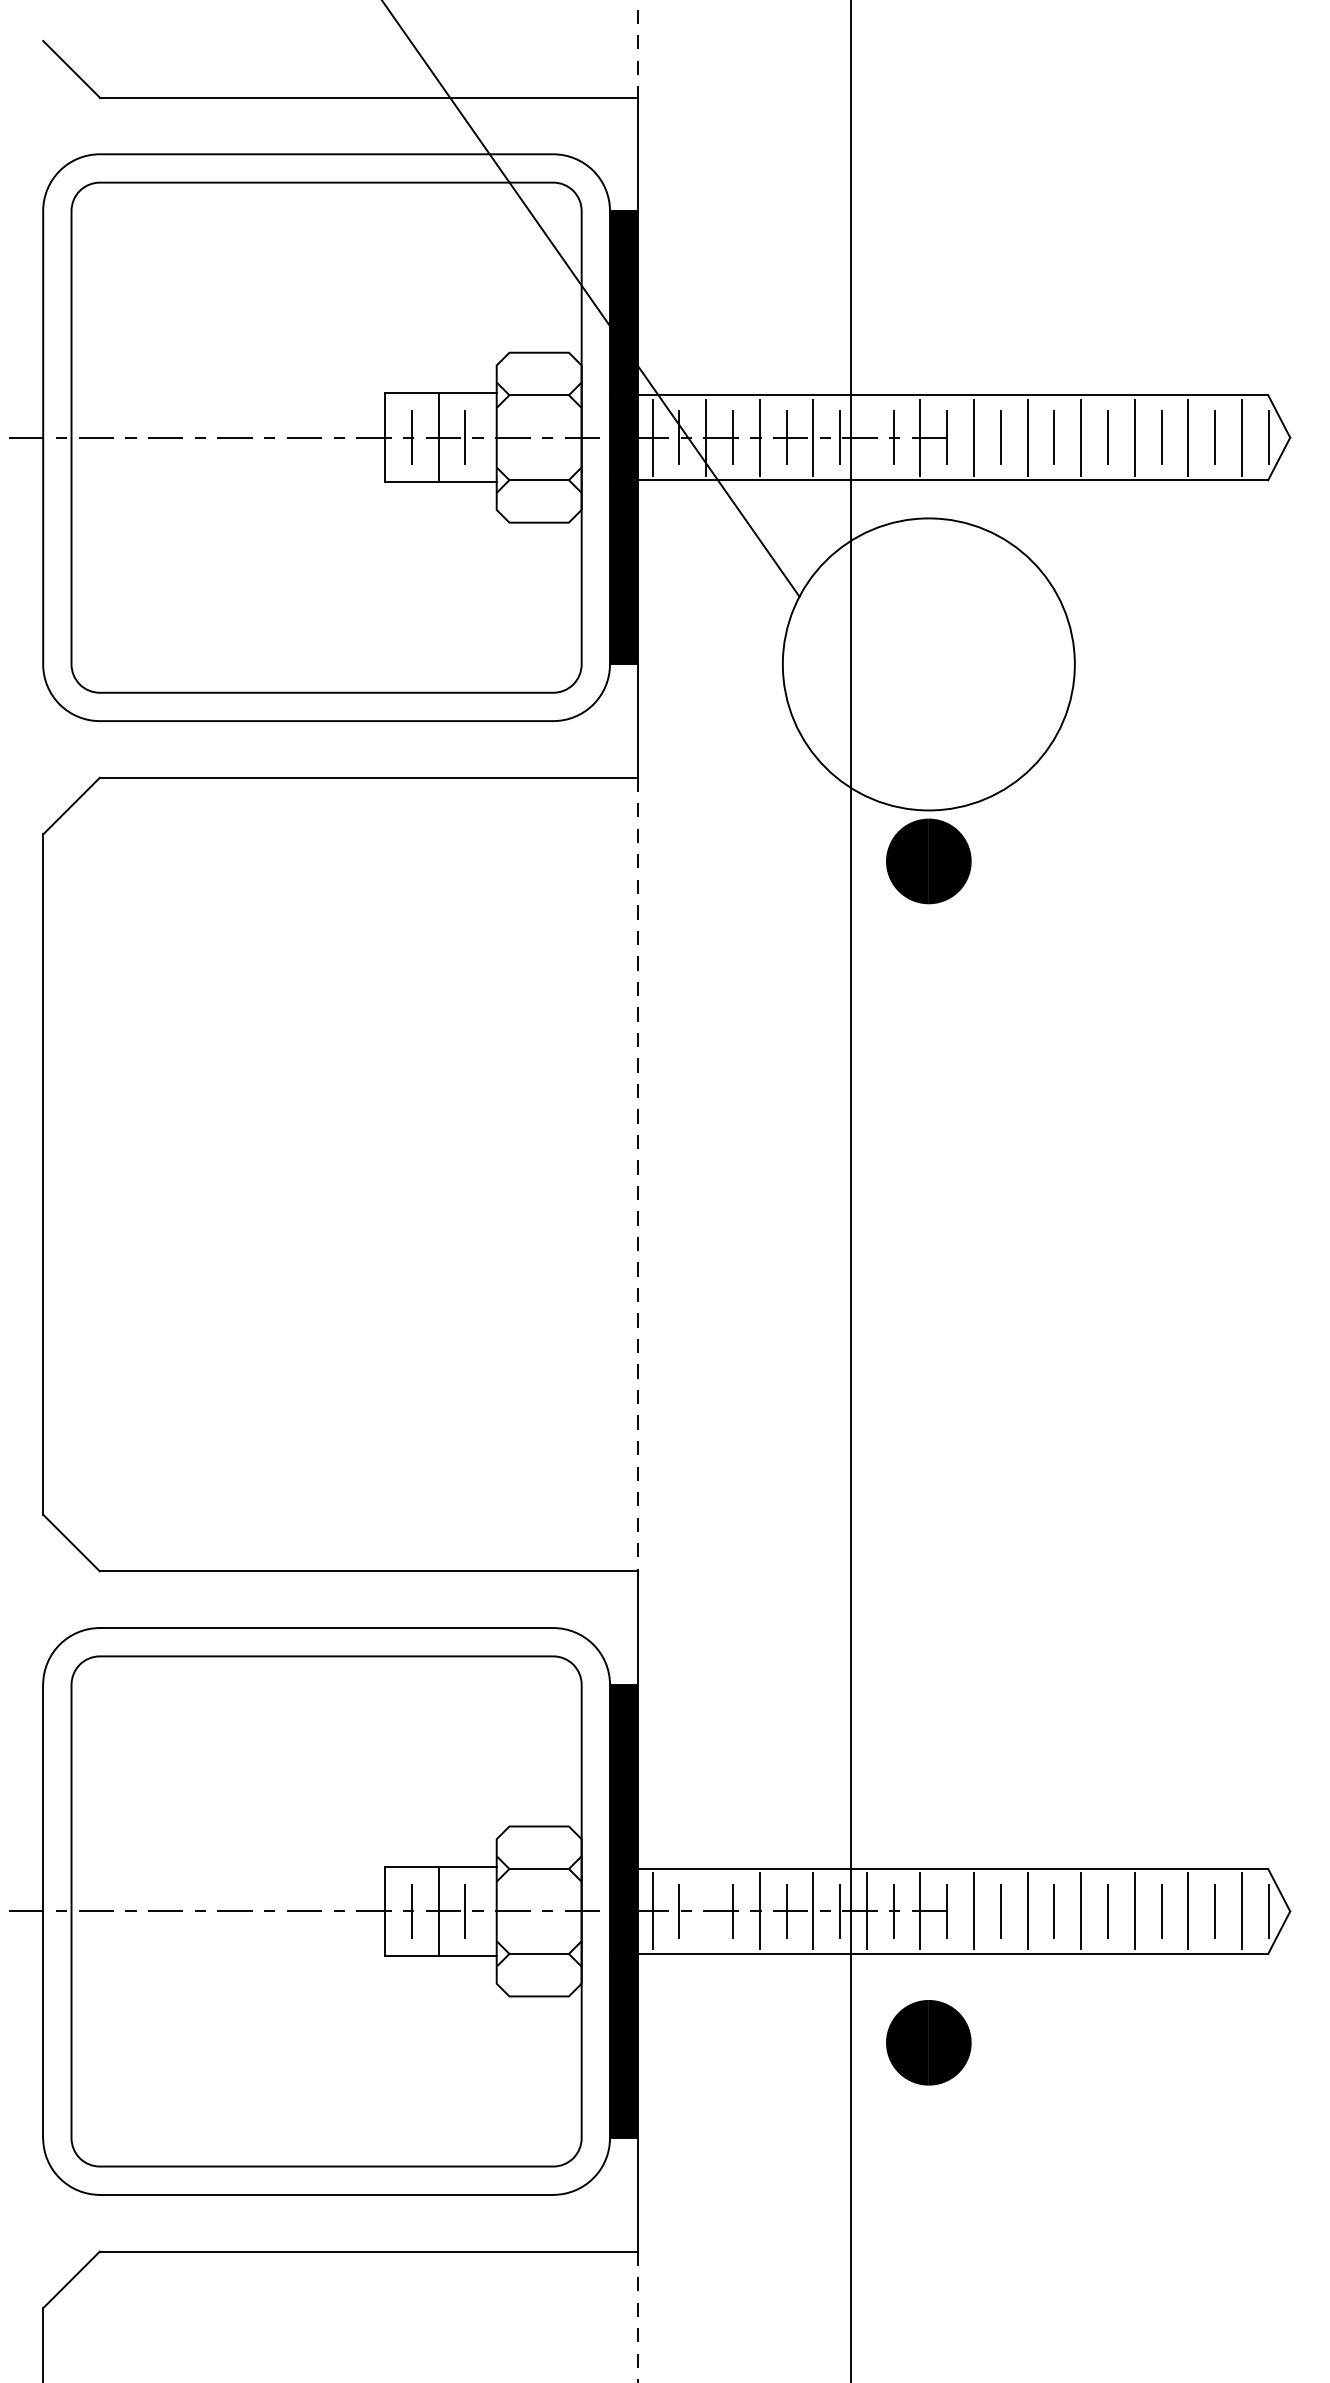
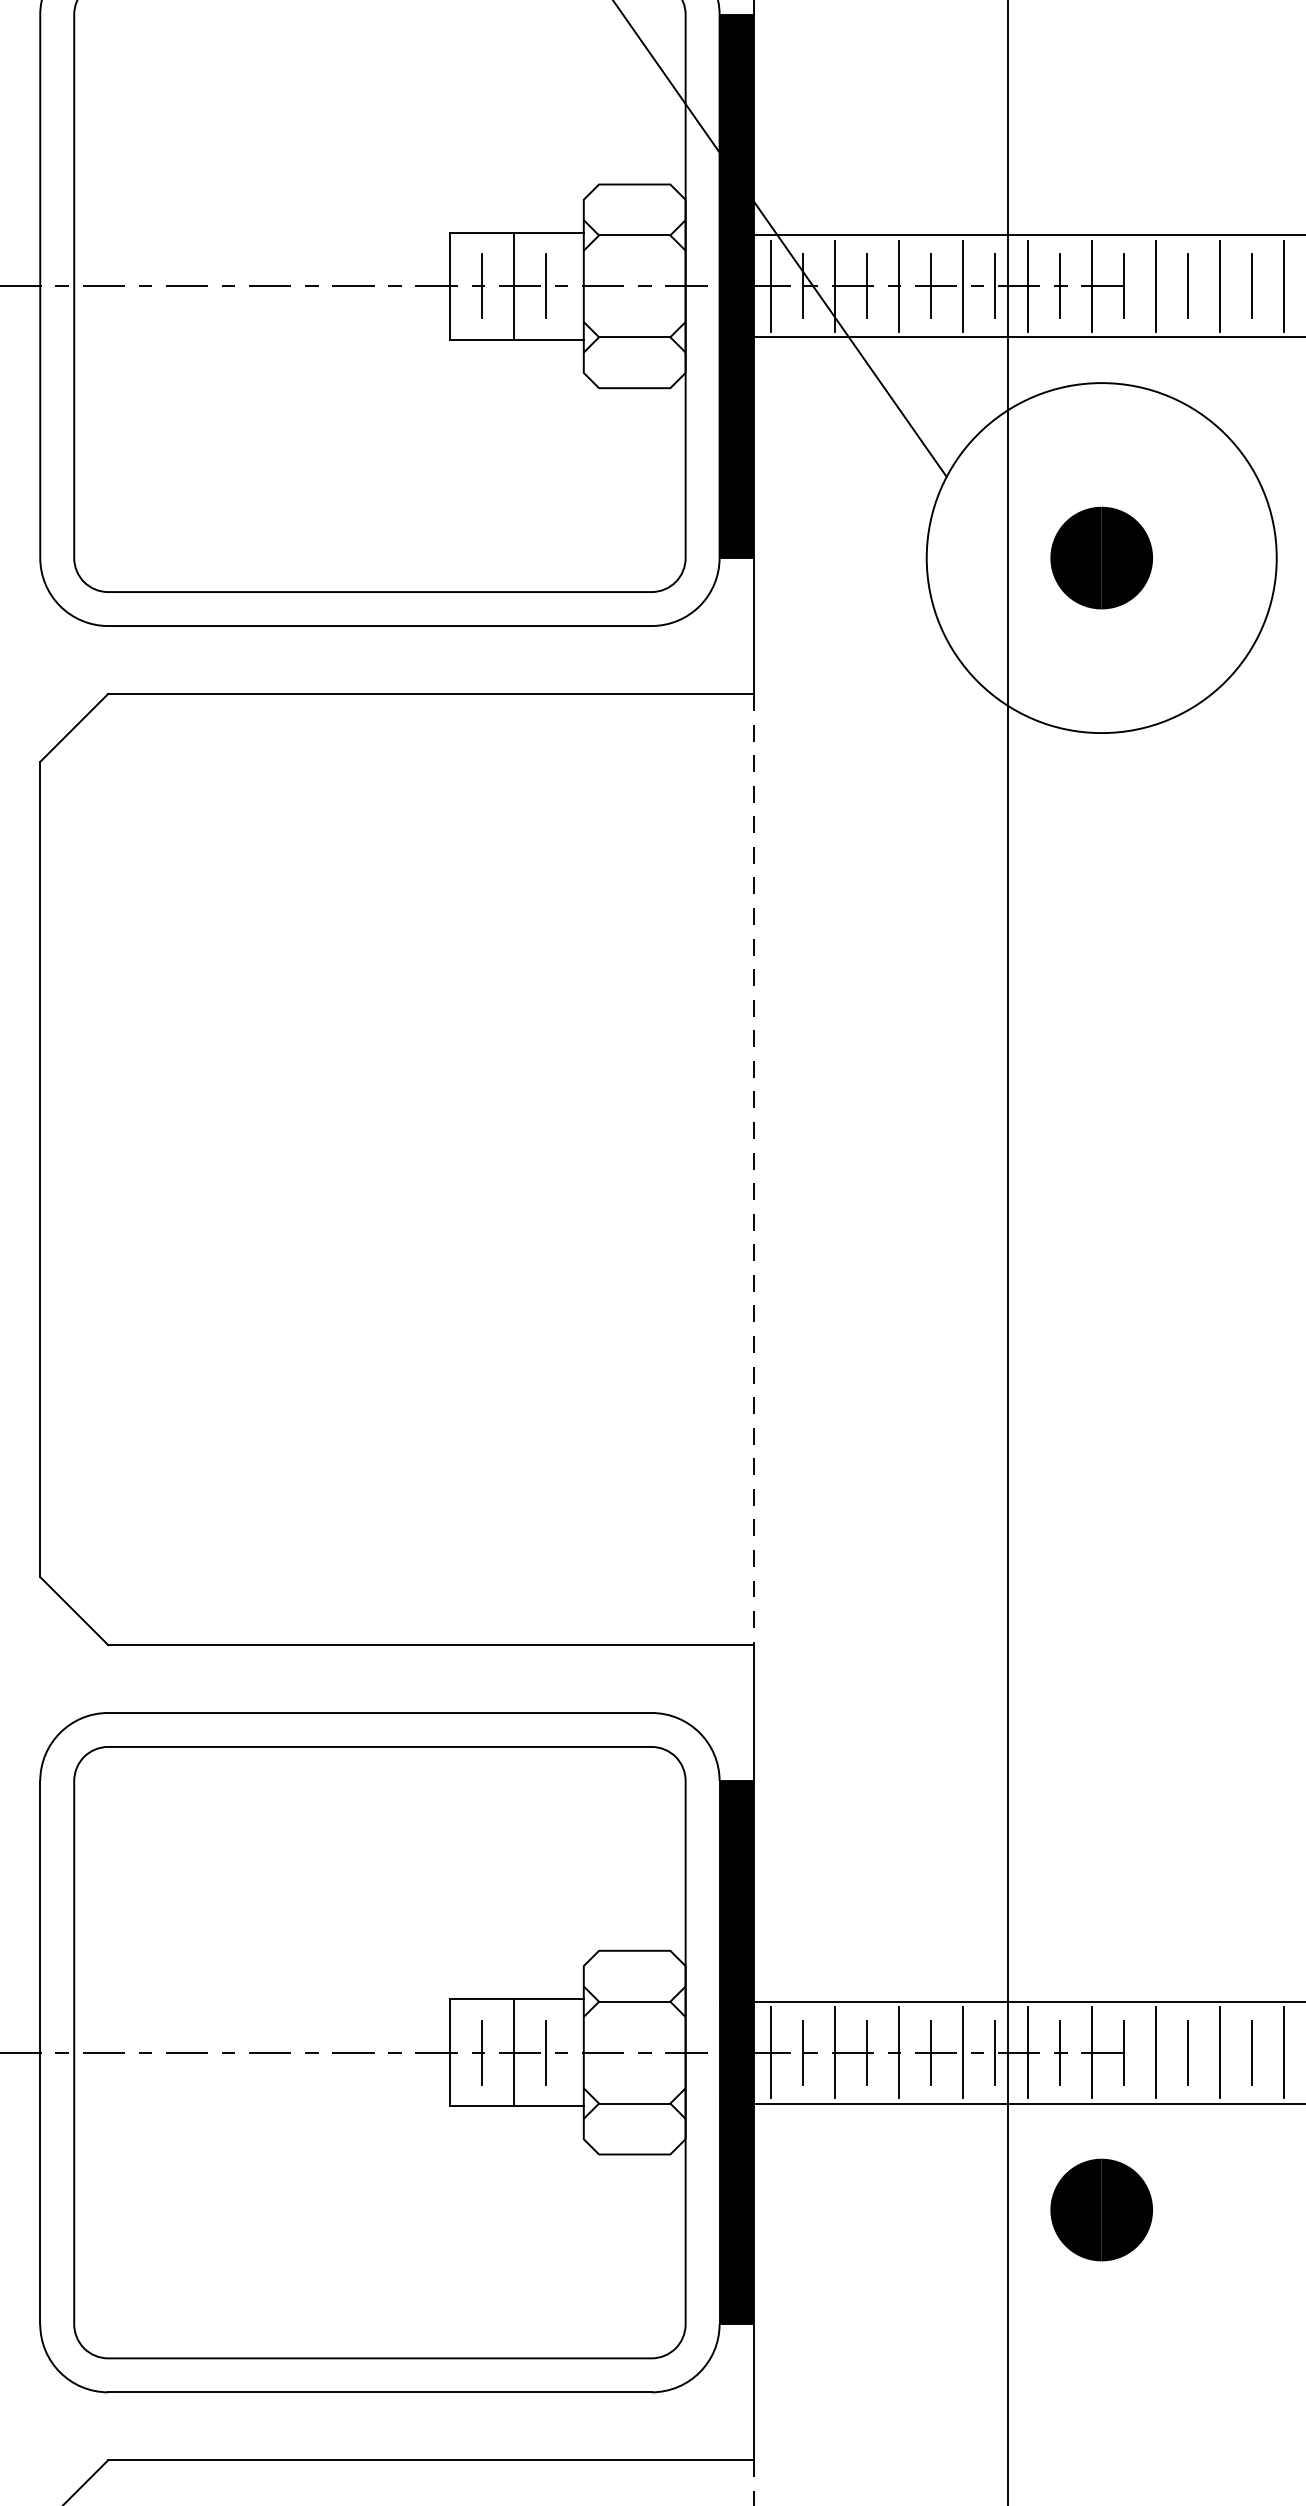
line: (866, 437) -> (1027, 286), added
part: (928, 861) -> (1101, 558), moved
line: (706, 1911) -> (835, 2052), added

